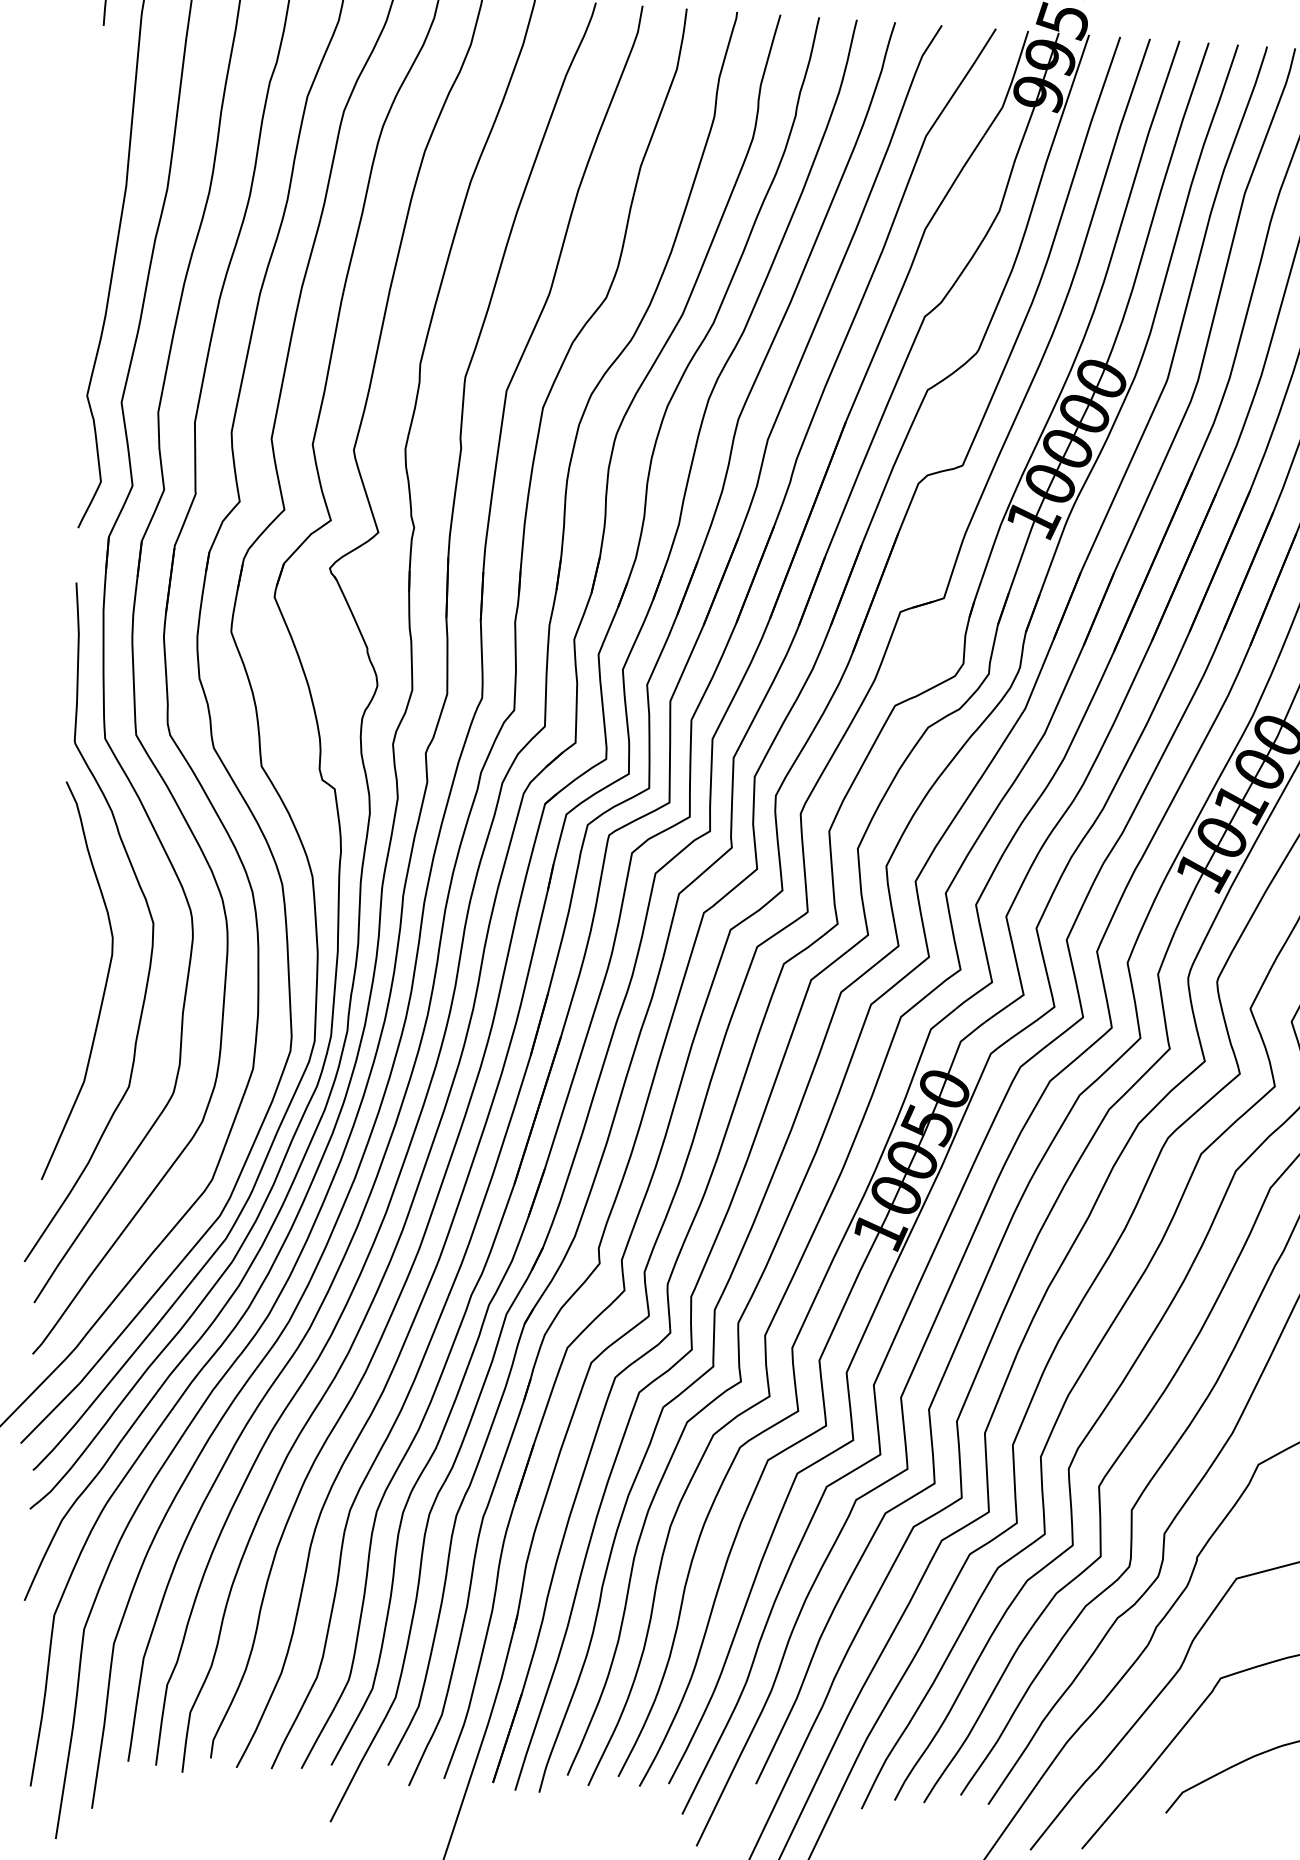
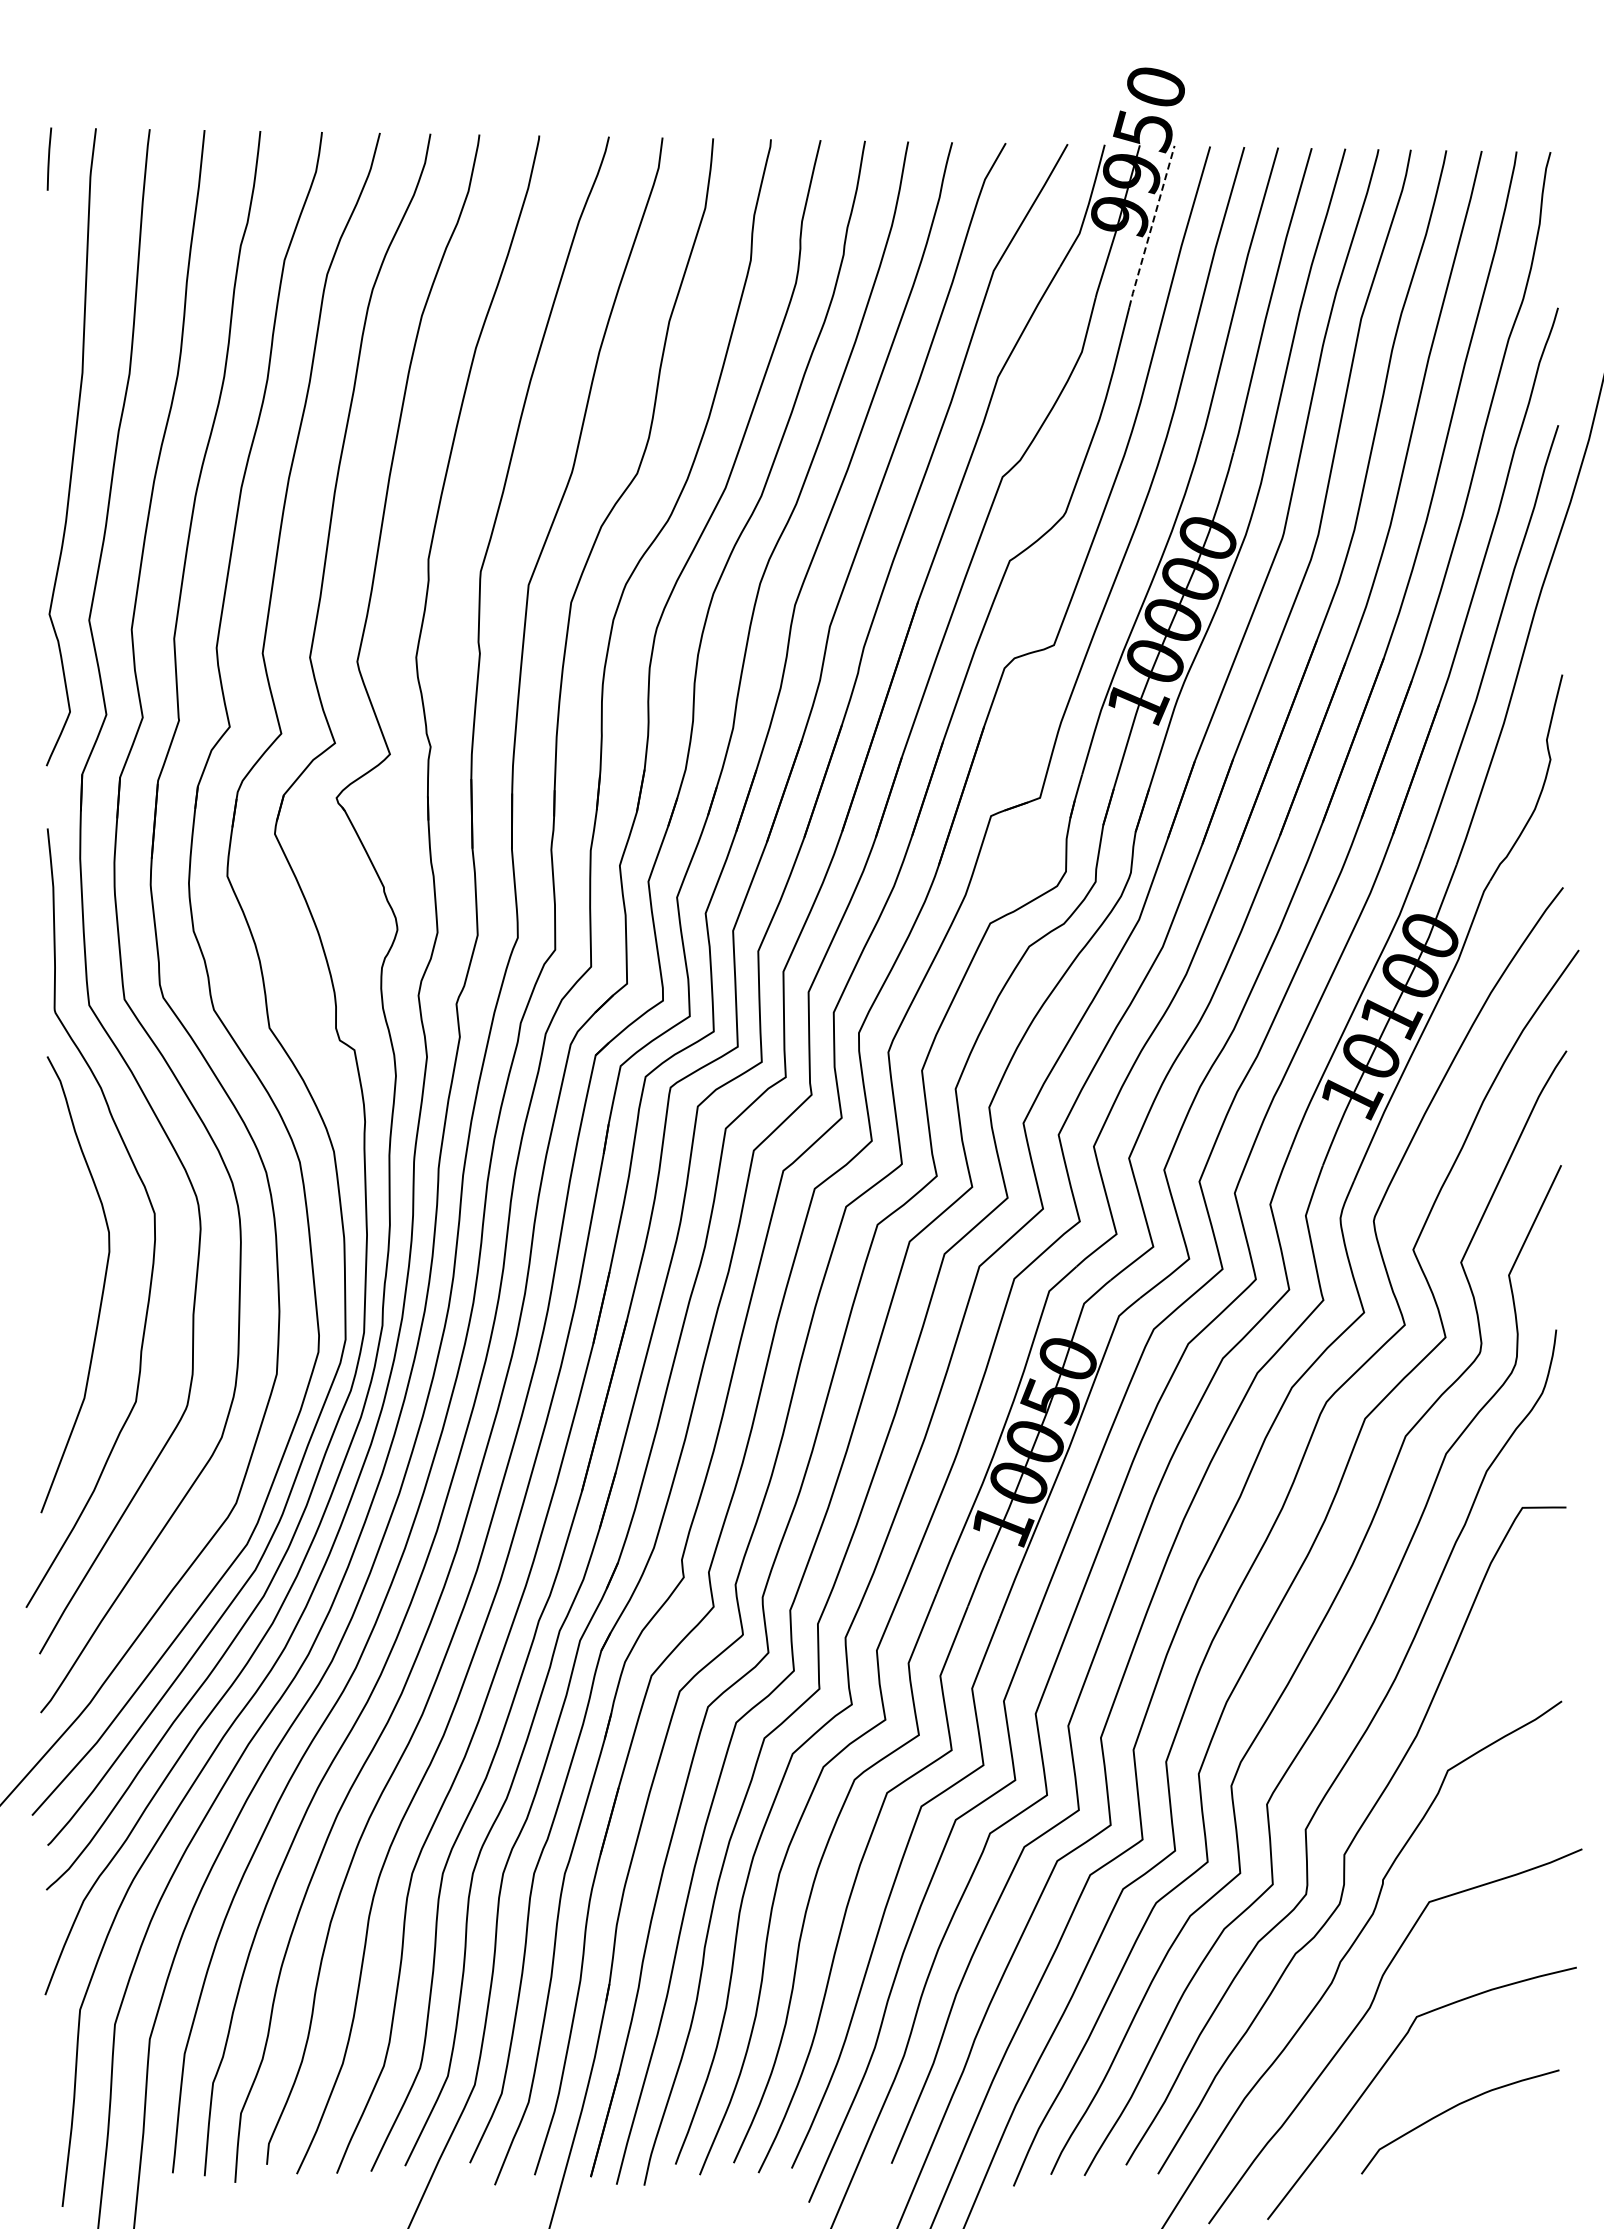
line: (1065, 105) -> (1151, 227), solid -> dashed

